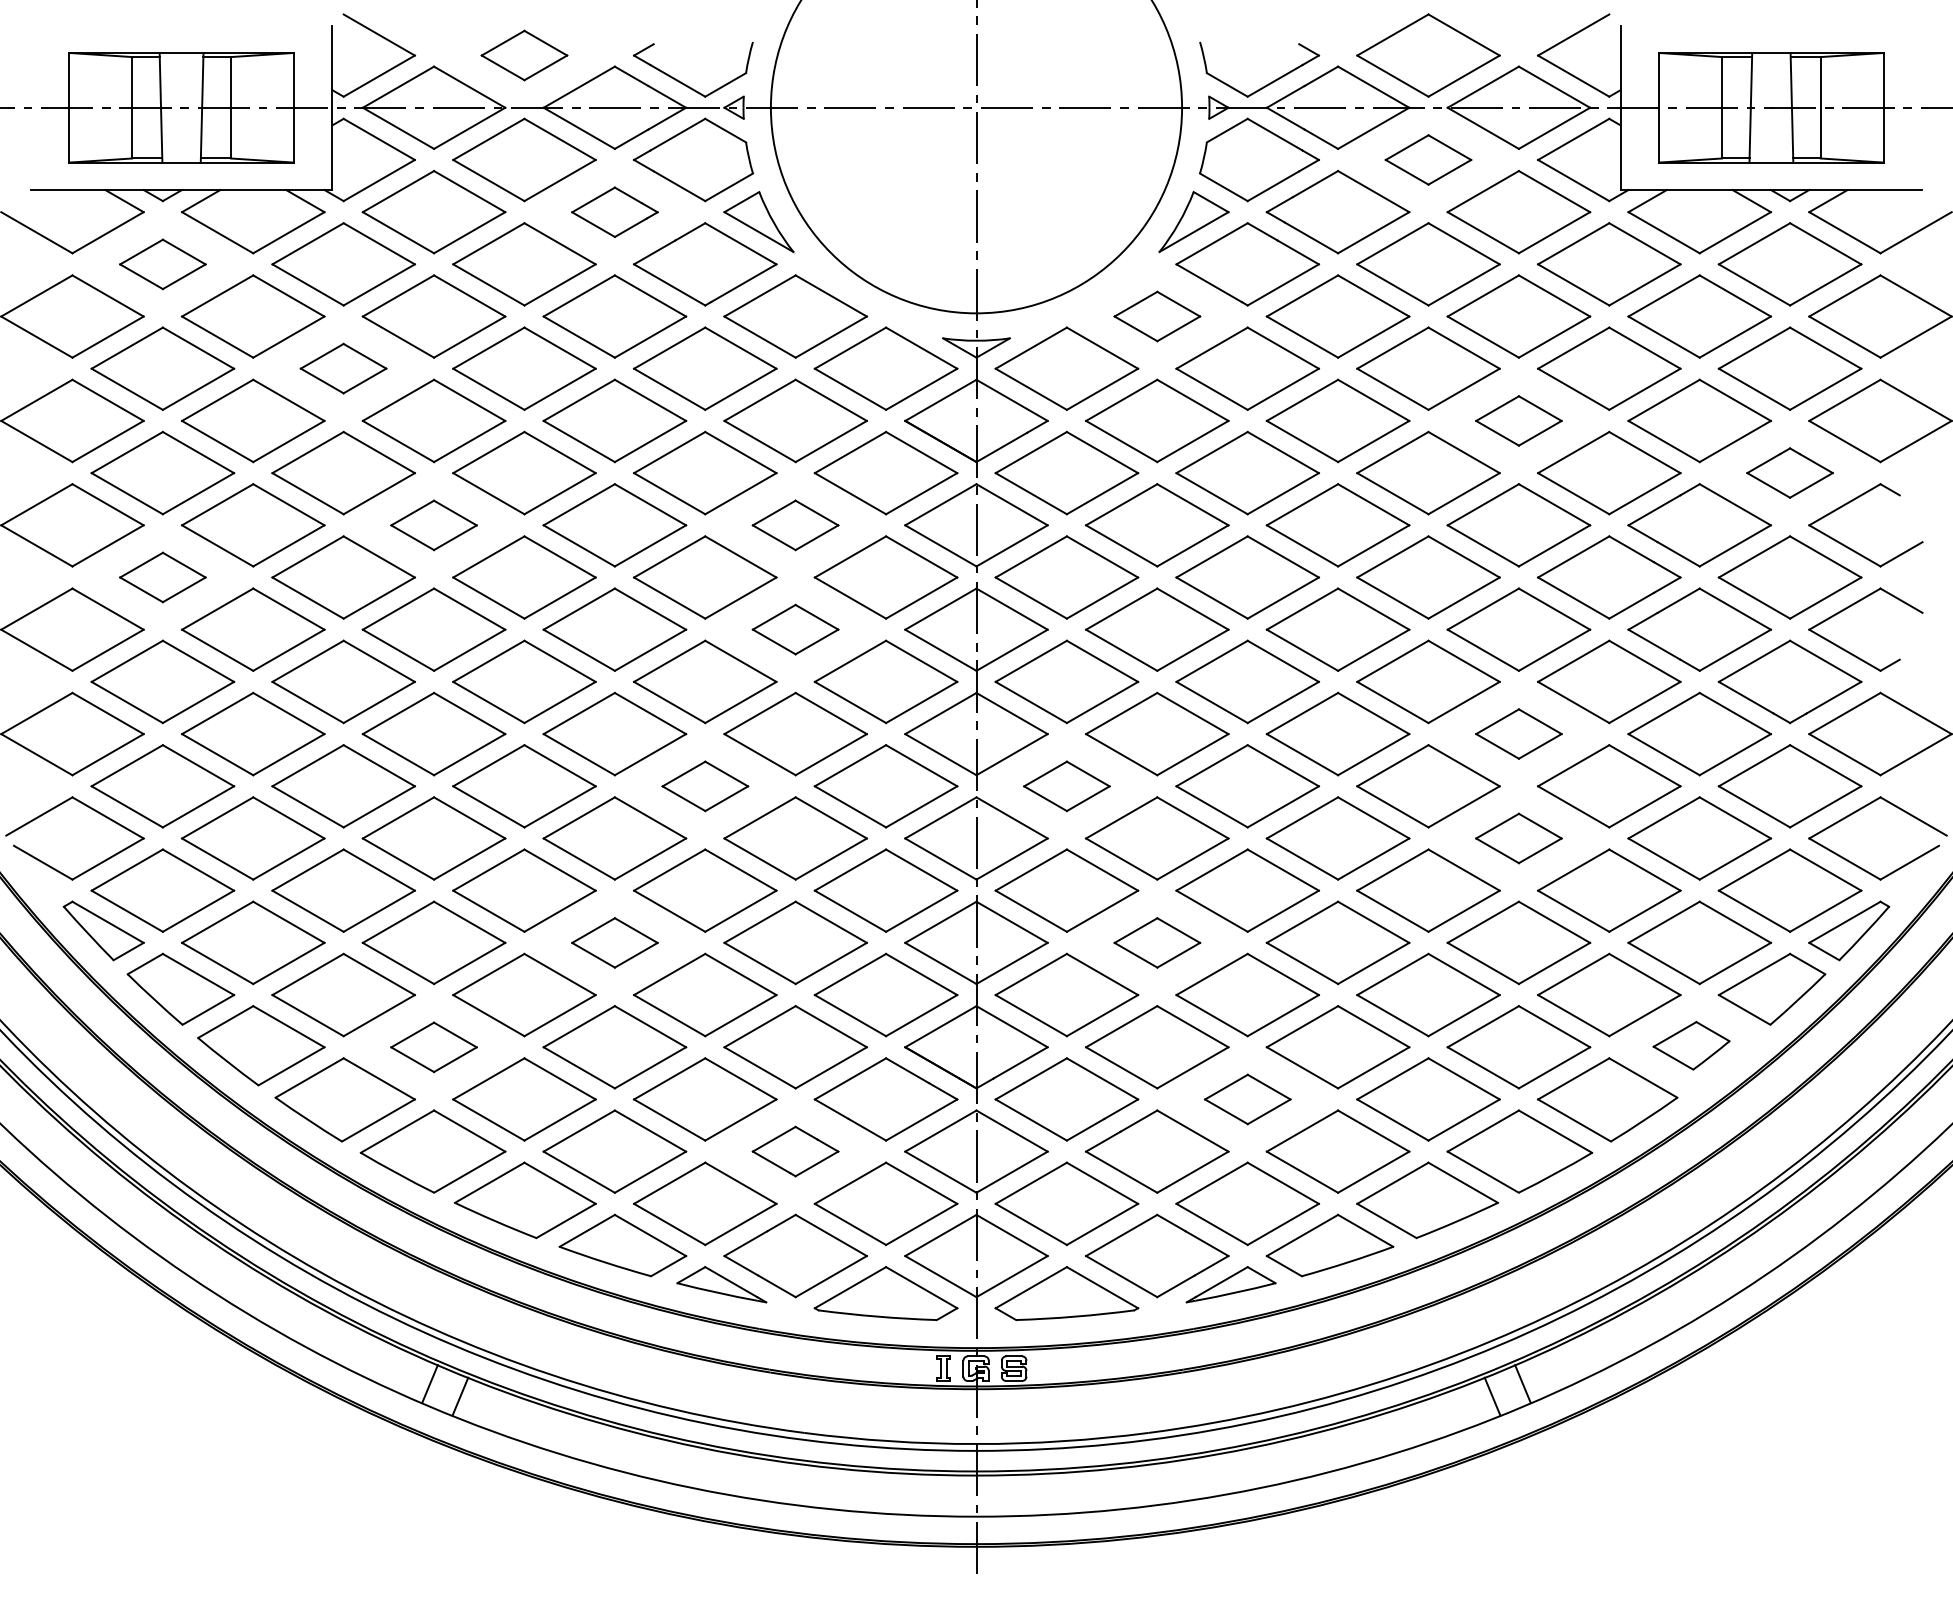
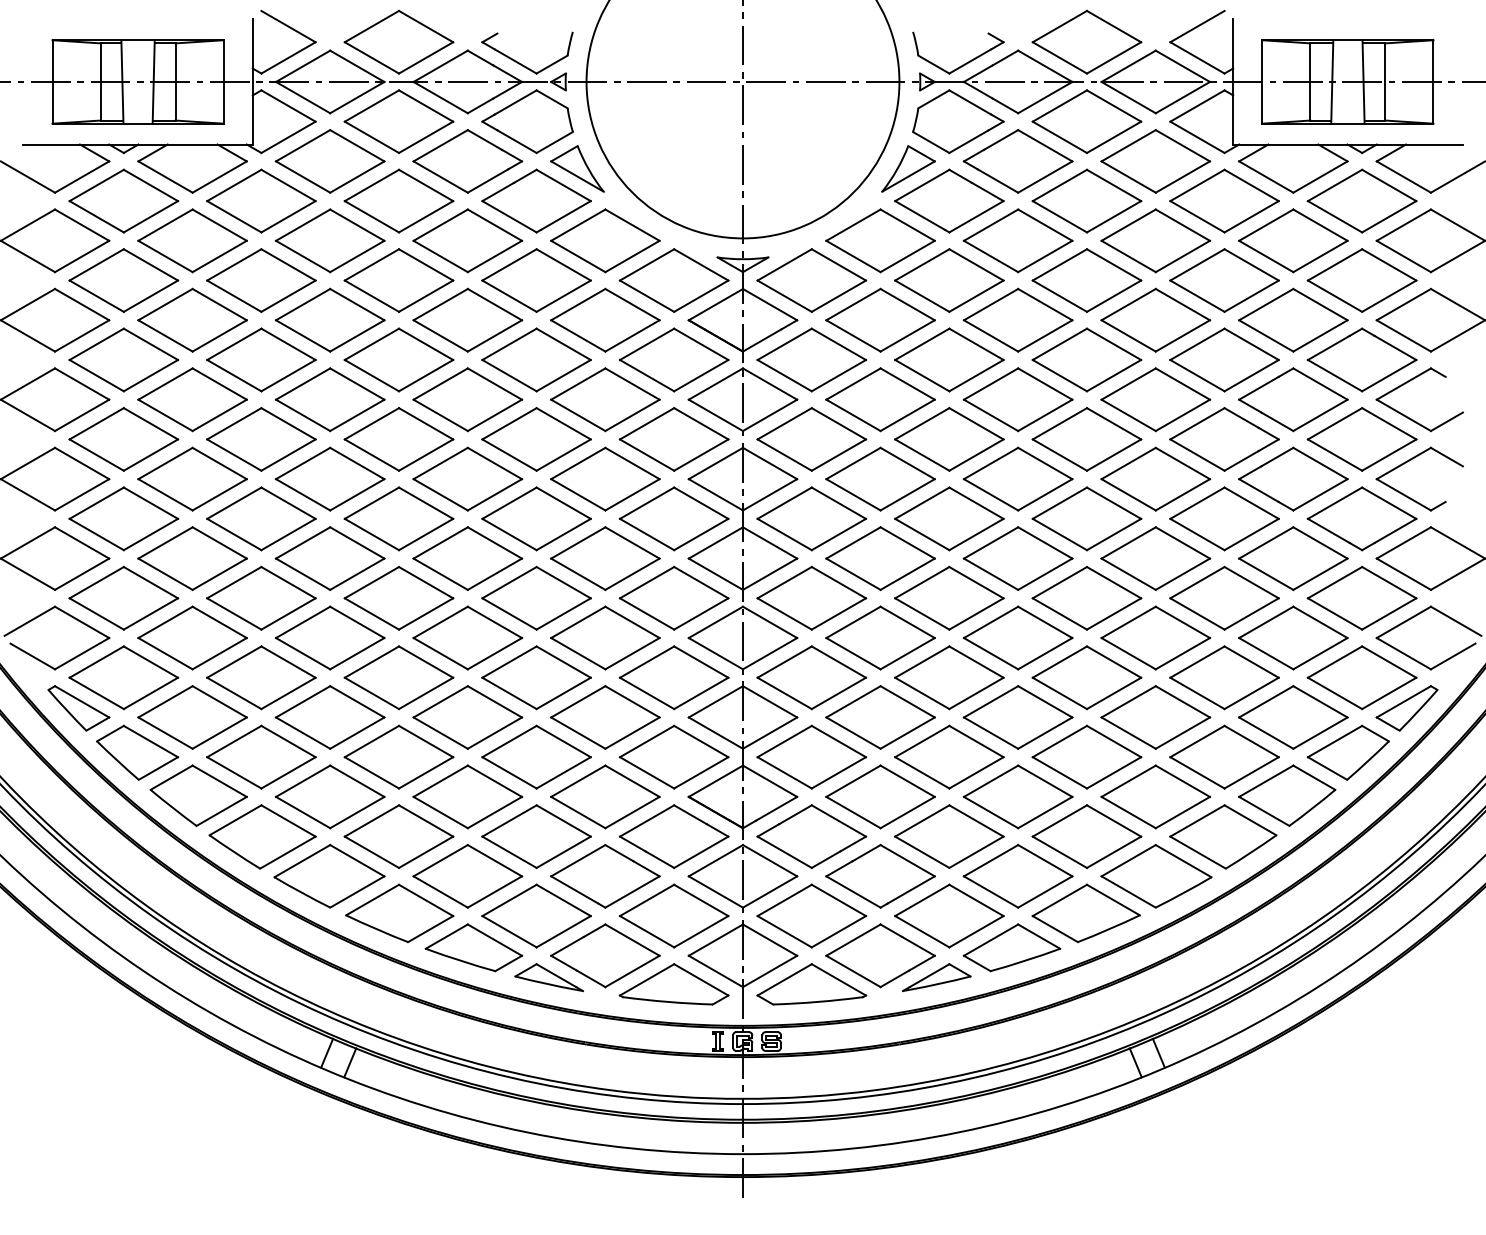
part: (524, 55) -> (399, 42), size x1.67
part: (1428, 159) -> (1086, 121), size x1.67
part: (614, 212) -> (467, 161), size x1.67
part: (162, 264) -> (123, 201), size x1.67
part: (1157, 316) -> (880, 240), size x1.67
part: (343, 368) -> (261, 280), size x1.67
part: (1518, 420) -> (1155, 319), size x1.67
part: (1789, 472) -> (1361, 359), size x1.67
part: (433, 525) -> (329, 399), size x1.67
part: (795, 525) -> (605, 399), size x1.67
part: (162, 577) -> (123, 439), size x1.67
part: (795, 629) -> (605, 478), size x1.67
part: (1518, 733) -> (1155, 558), size x1.67
part: (705, 786) -> (536, 598), size x1.67
part: (1066, 786) -> (811, 598), size x1.67
part: (1518, 838) -> (1155, 638), size x1.67
part: (614, 942) -> (467, 717), size x1.67
part: (1157, 942) -> (880, 717), size x1.67
part: (1691, 1045) -> (1287, 795), size x1.67
part: (433, 1047) -> (329, 797), size x1.67
part: (1247, 1099) -> (949, 836), size x1.67
part: (795, 1151) -> (605, 876), size x1.67

